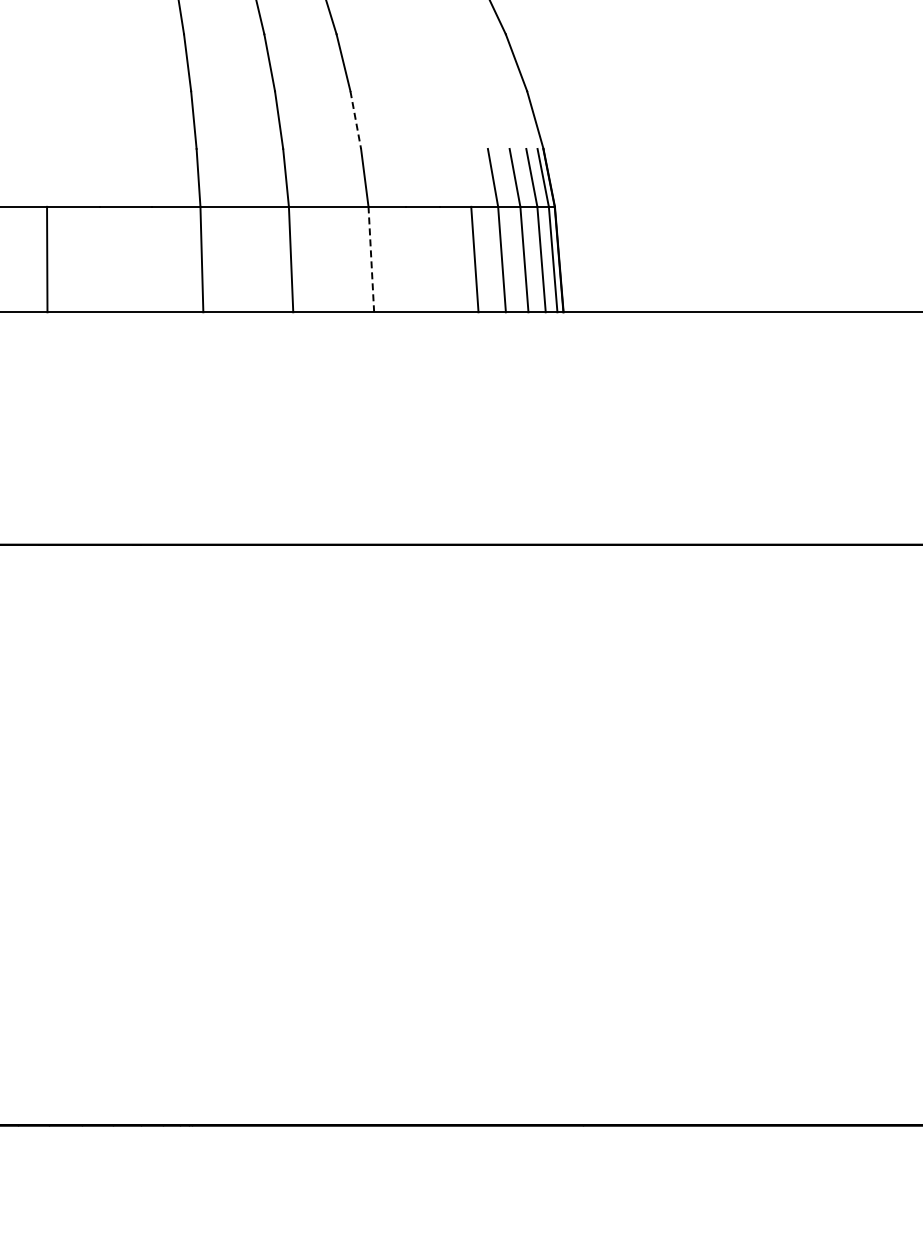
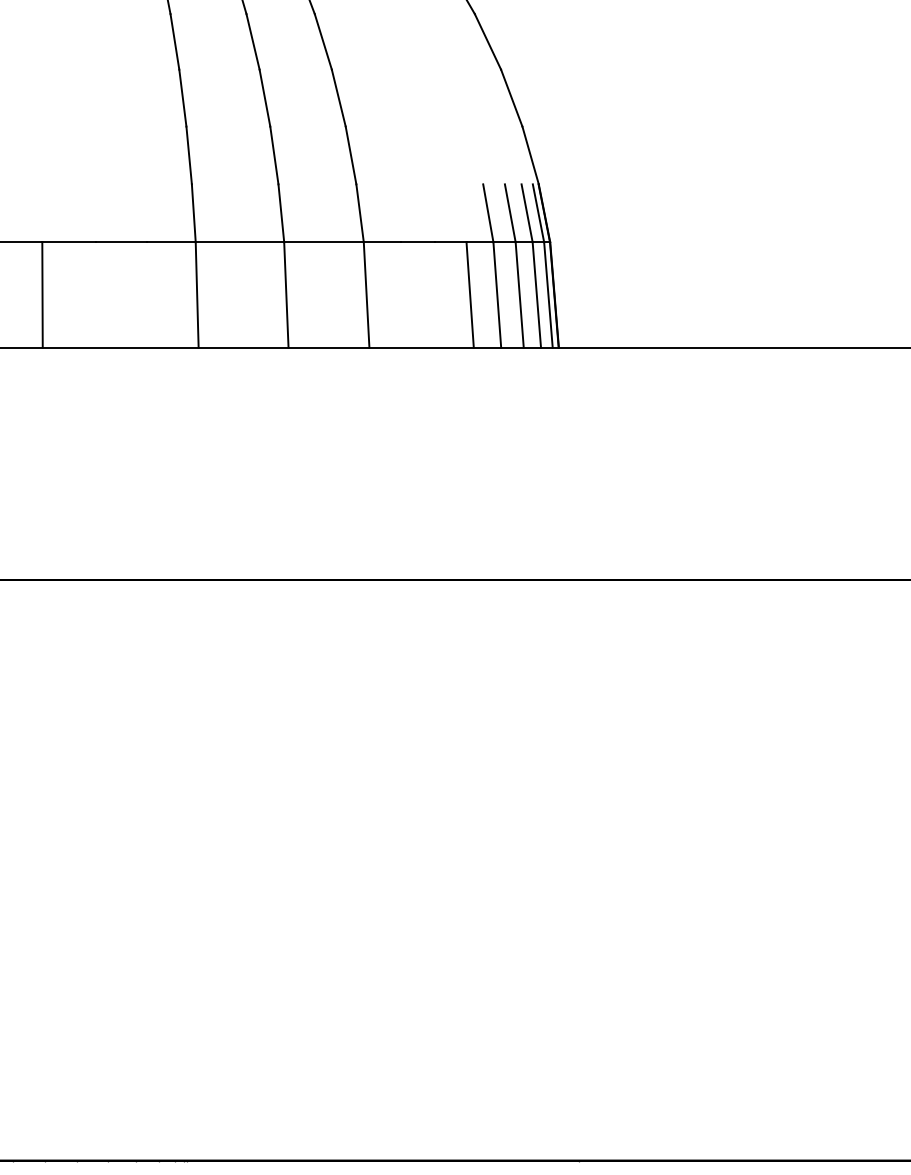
line: (355, 120) -> (350, 155), dashed -> solid
line: (371, 259) -> (366, 294), dashed -> solid

